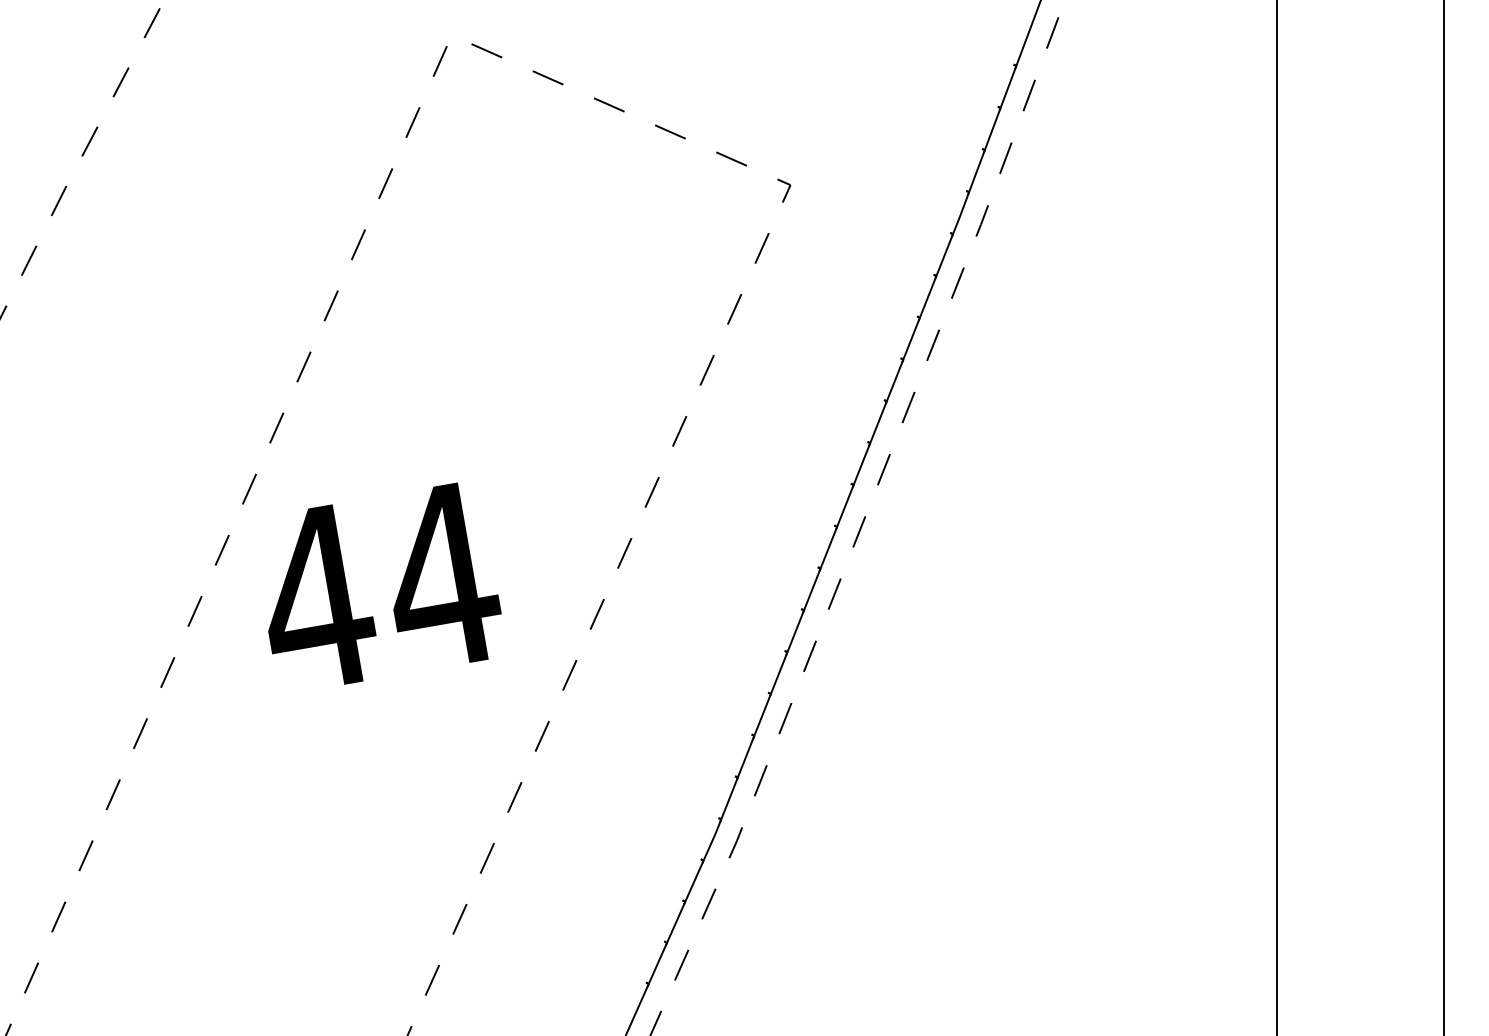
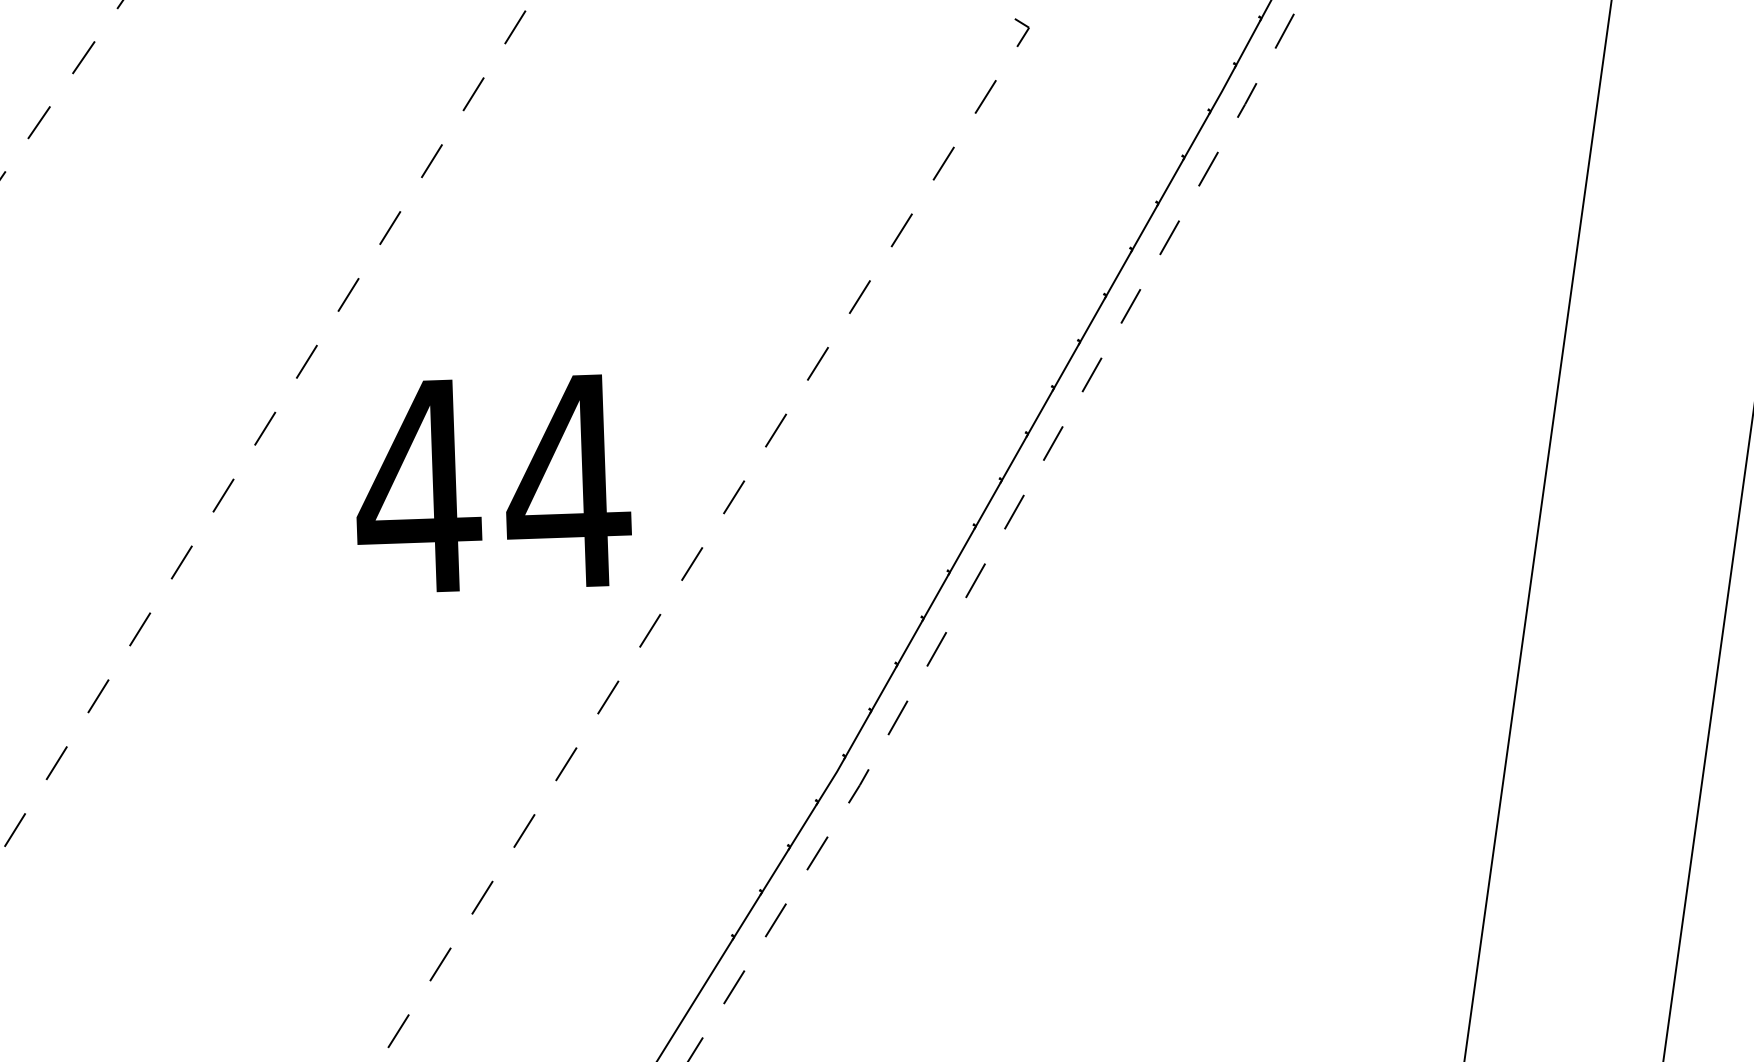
text: (384, 583) -> (500, 480), moved

